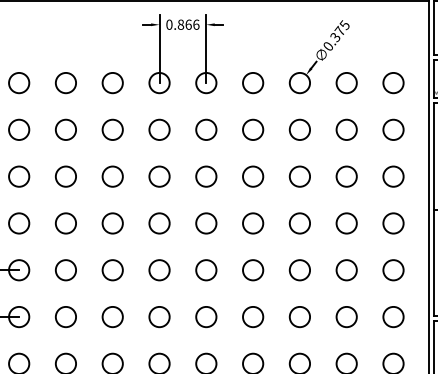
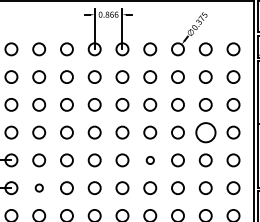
circle: (346, 223) -> (205, 132), size x1.6
circle: (253, 270) -> (150, 160), size x0.6
circle: (66, 315) -> (39, 187), size x0.6

